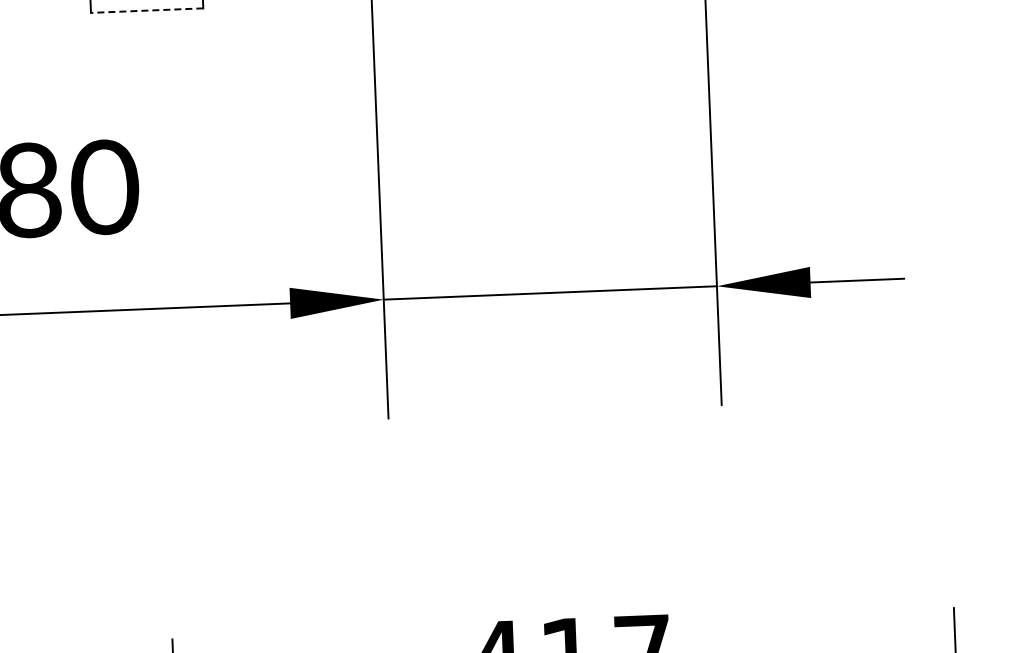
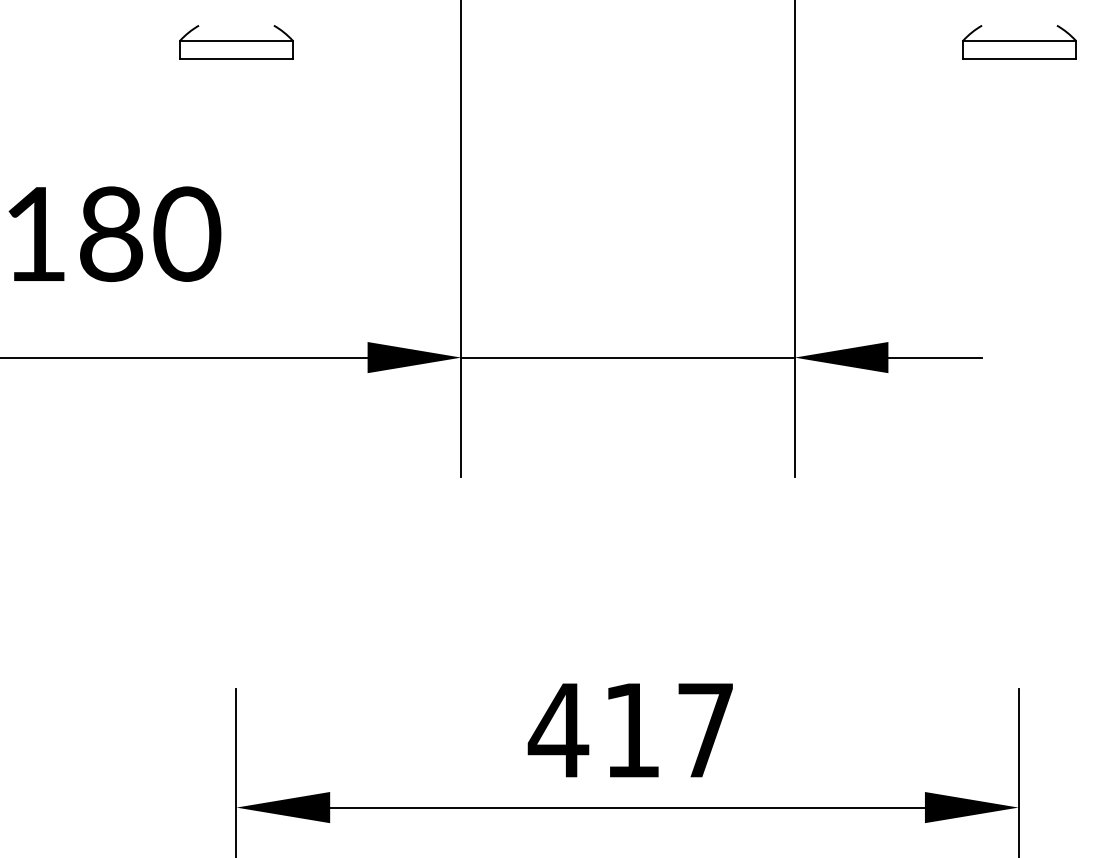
line: (146, 10) -> (235, 59), dashed -> solid

